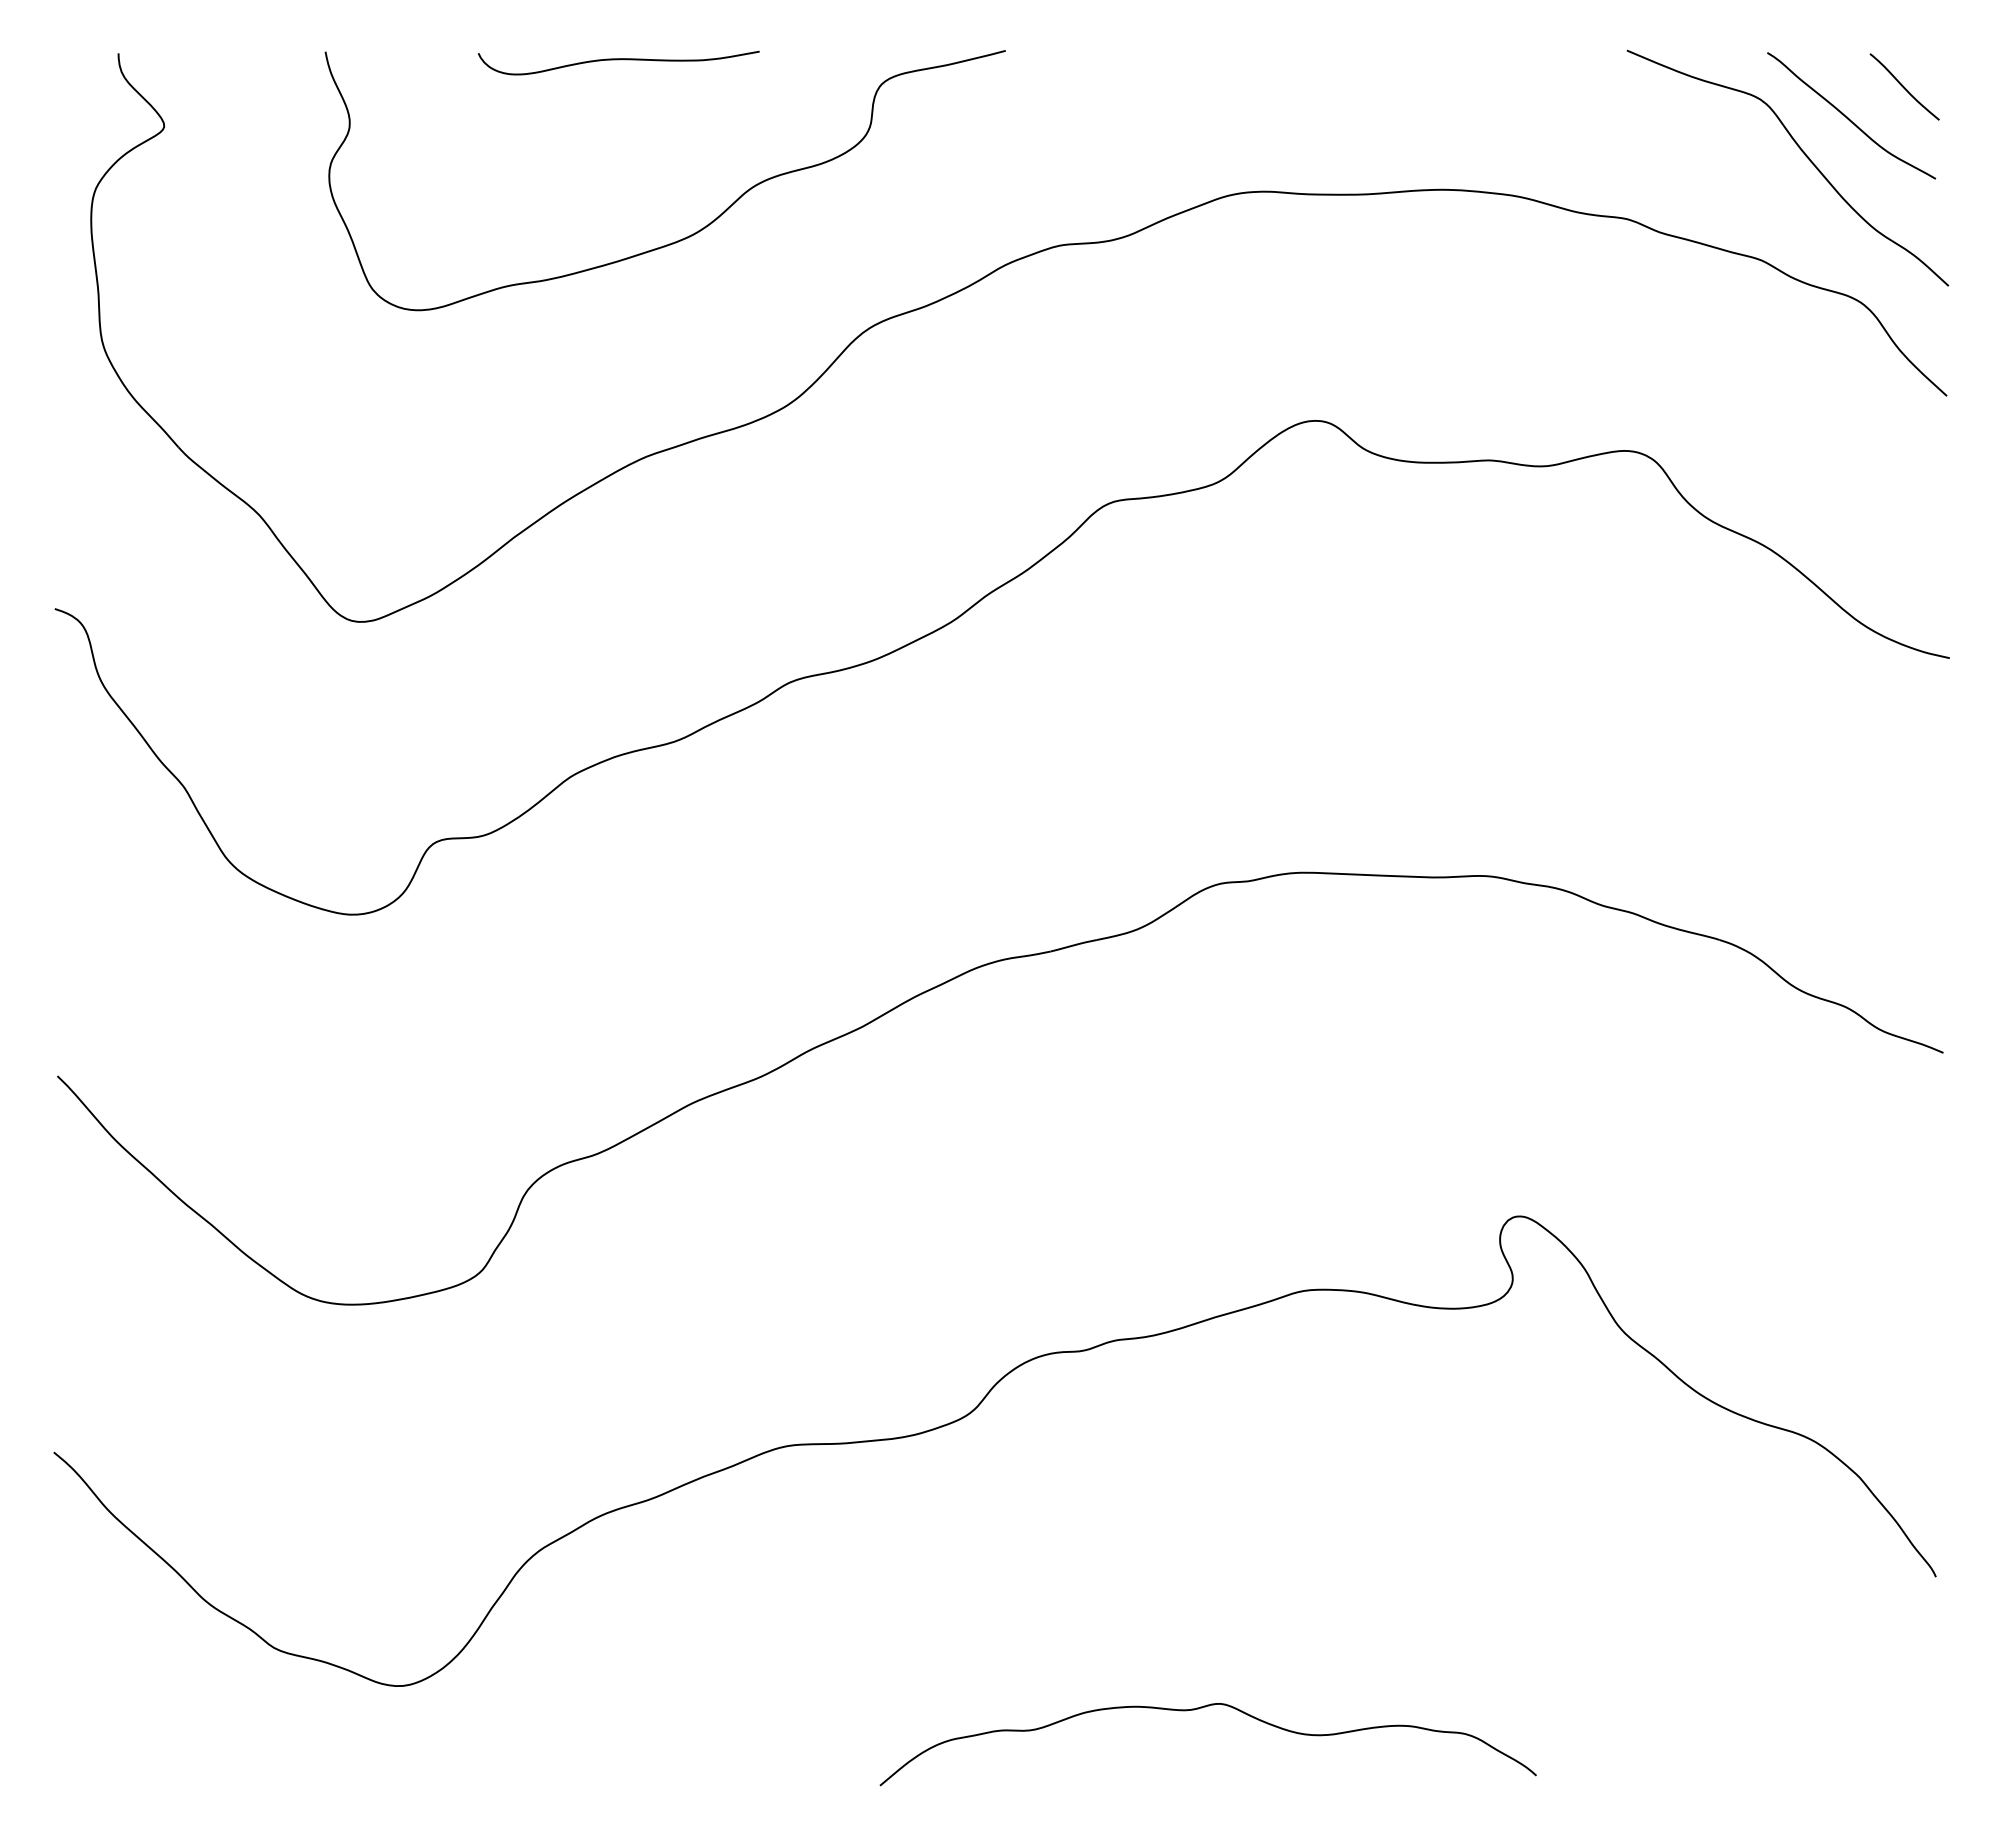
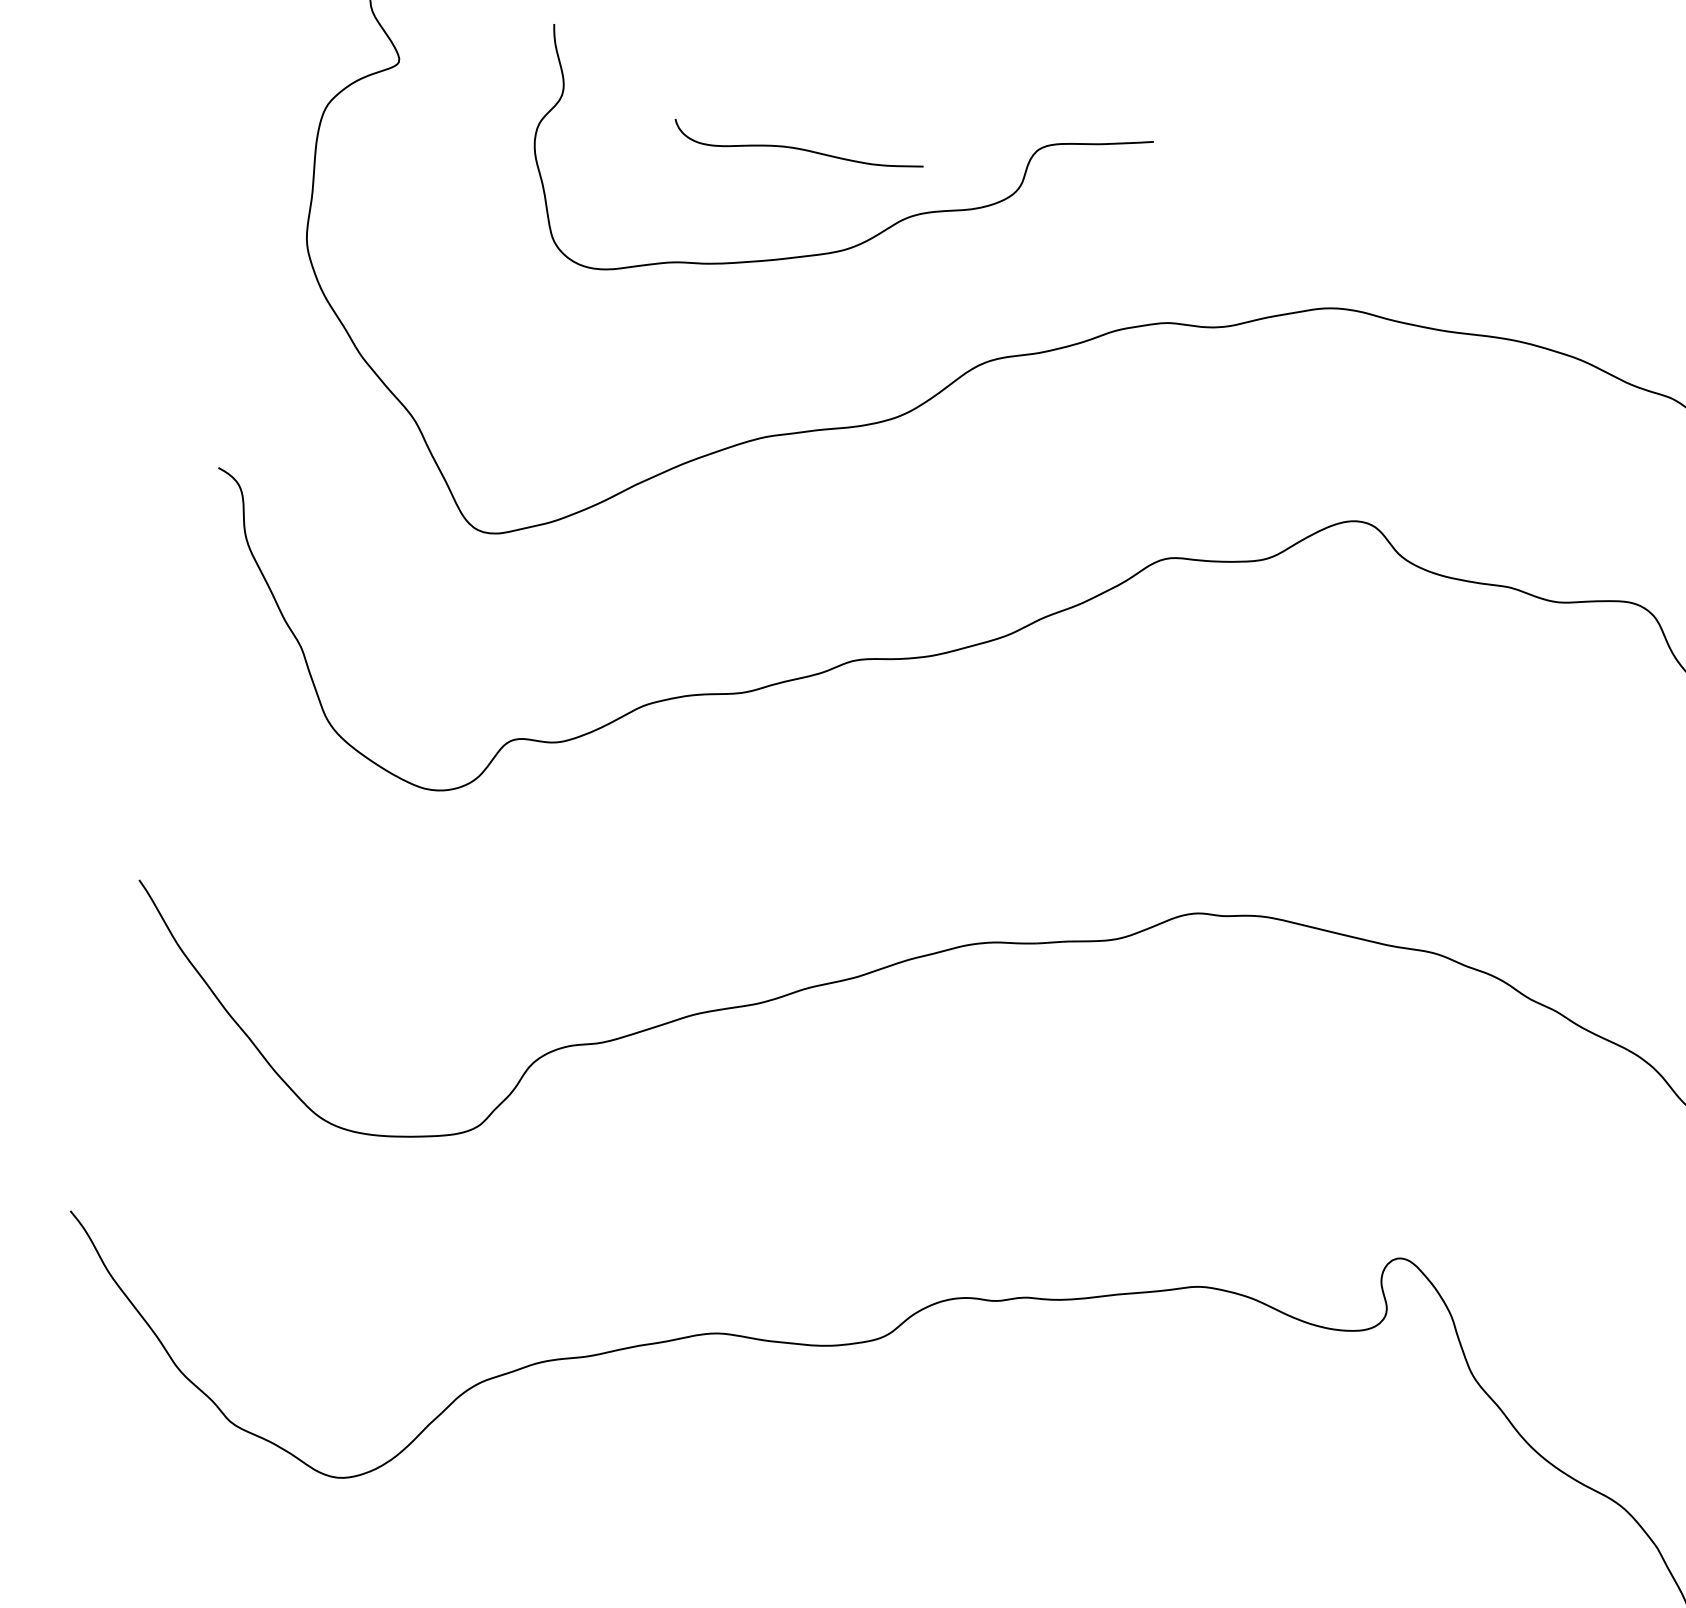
curve: (618, 60) -> (797, 149), moved

